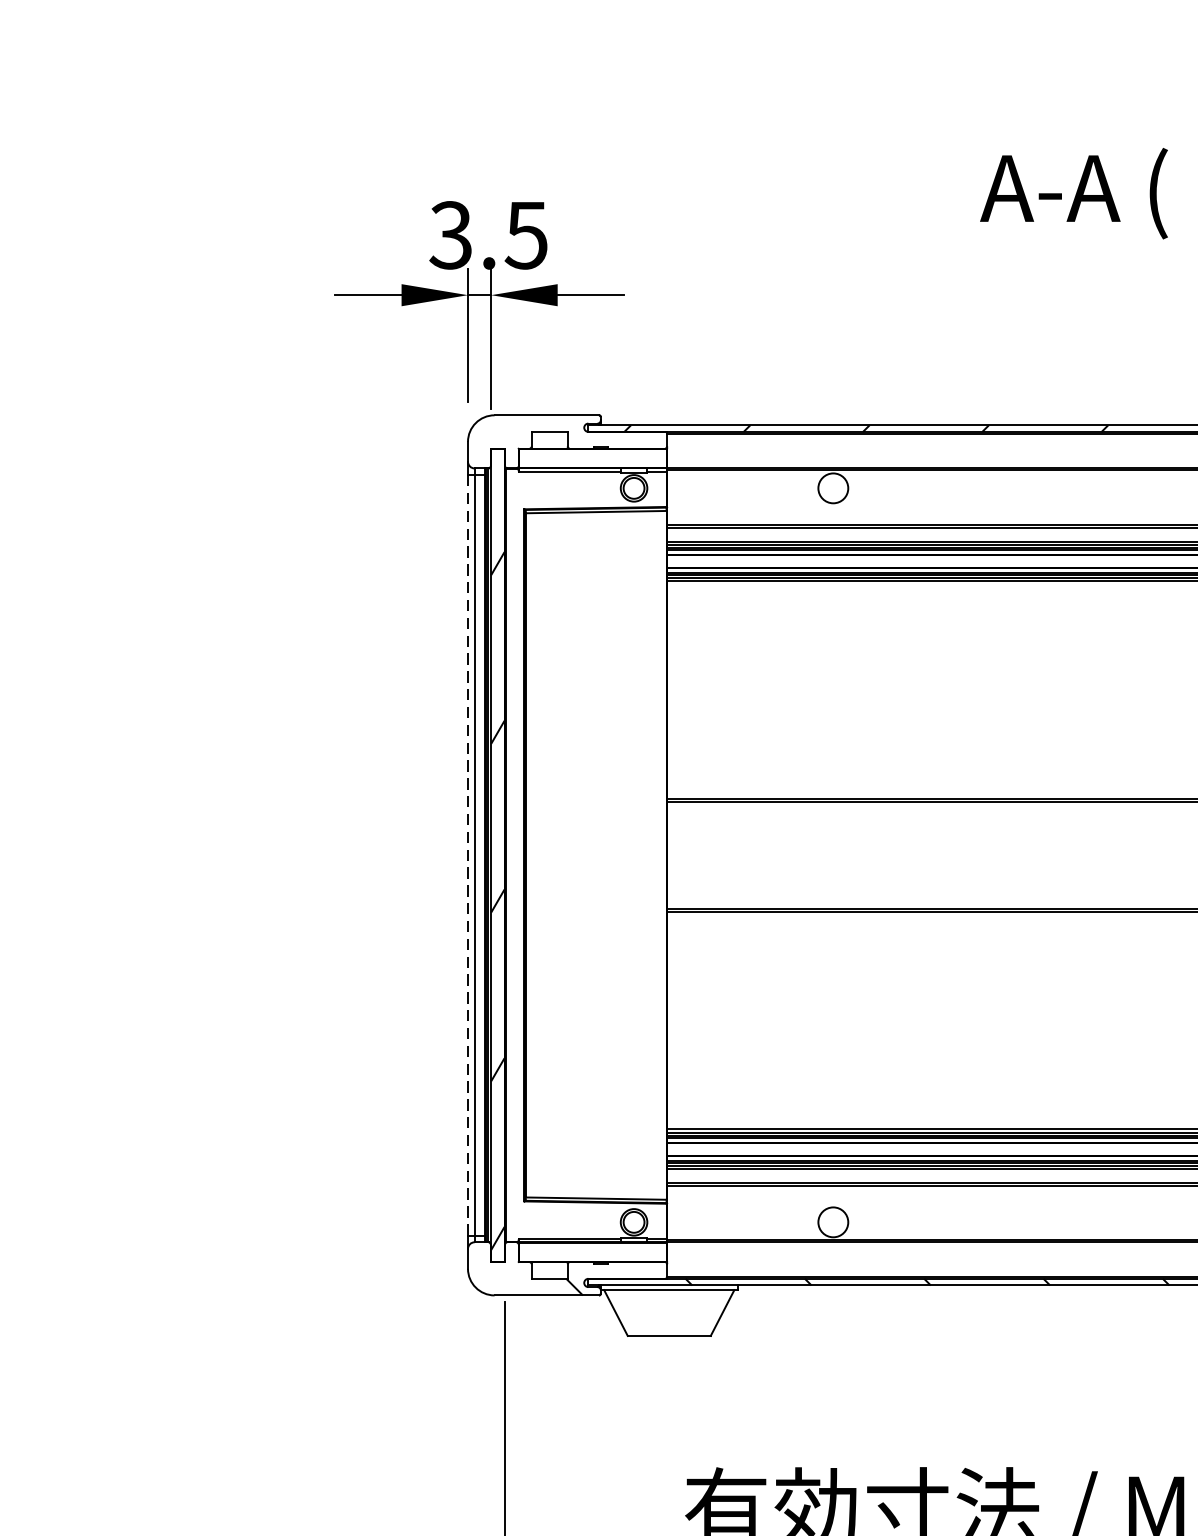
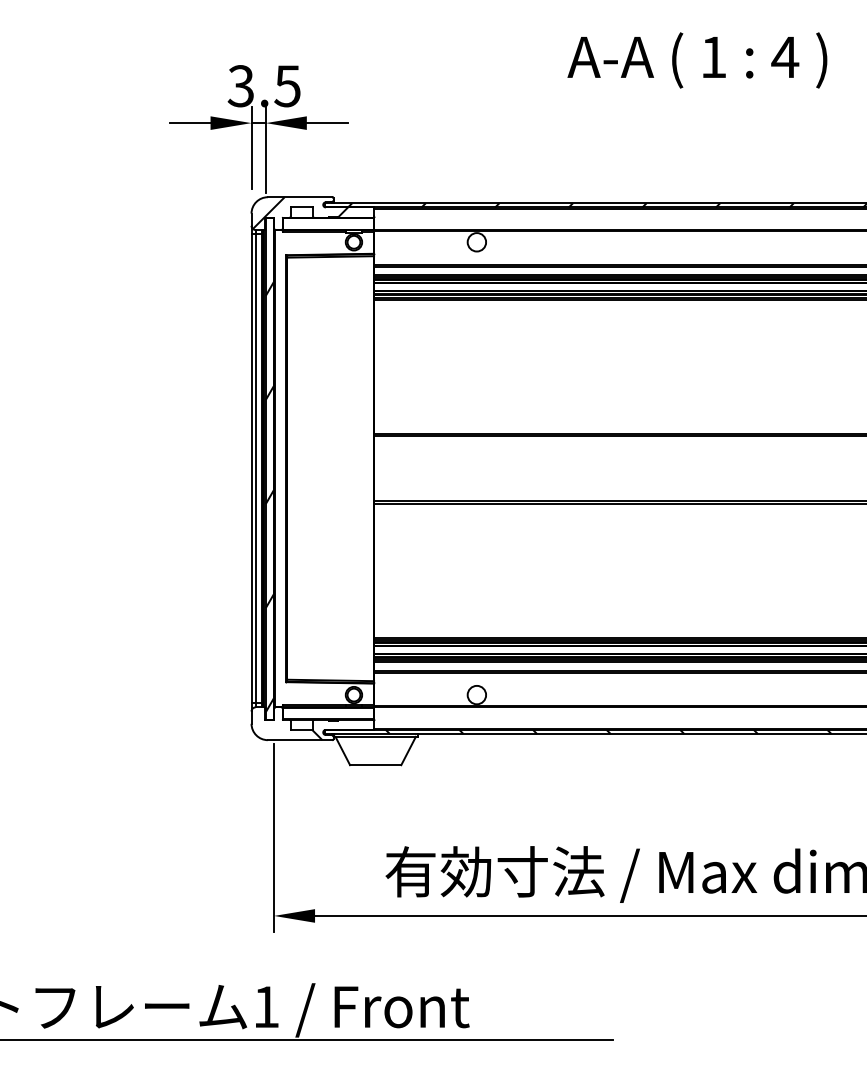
hatch: (547, 440) -> (300, 212), added
line: (467, 855) -> (251, 468), dashed -> solid

